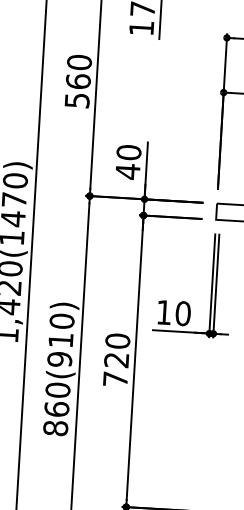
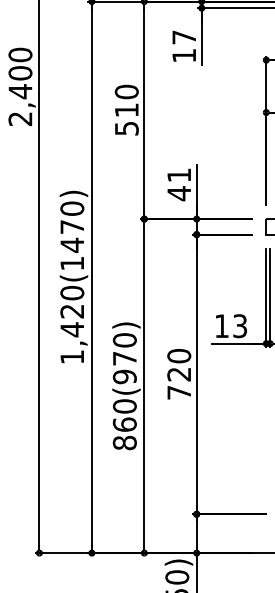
text: (78, 81) -> (126, 110), 560 -> 510
text: (129, 152) -> (179, 175), 40 -> 41
text: (183, 314) -> (240, 326), 10 -> 13
text: (60, 340) -> (124, 358), 860(910) -> 860(970)

